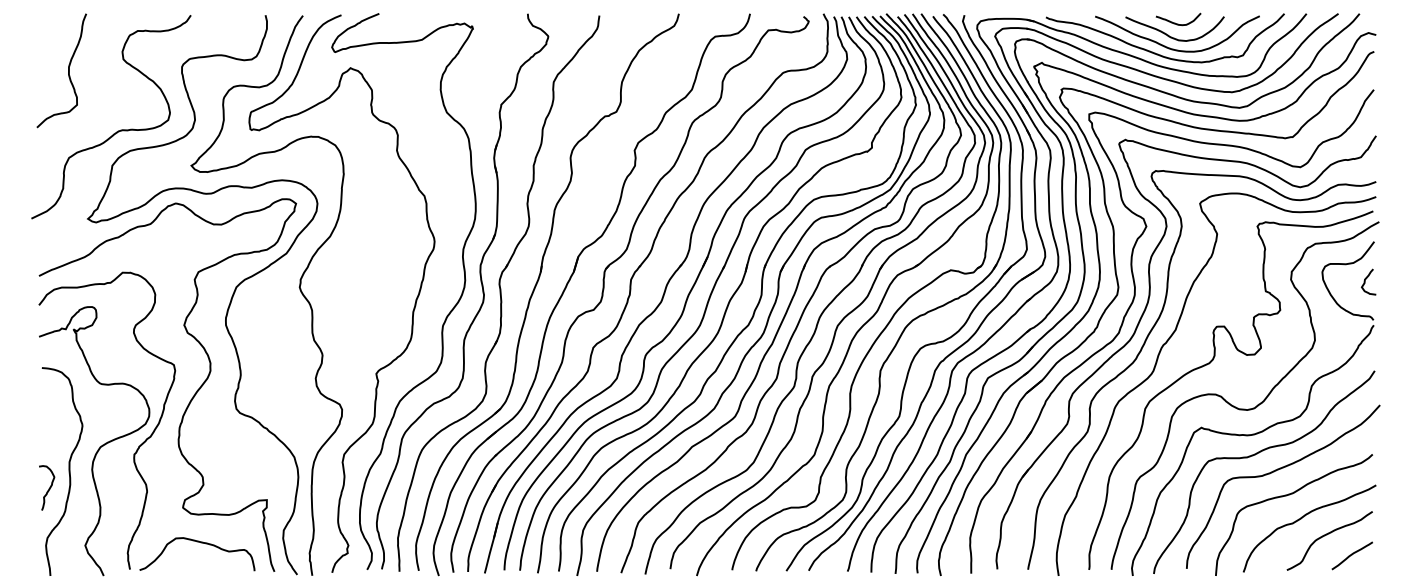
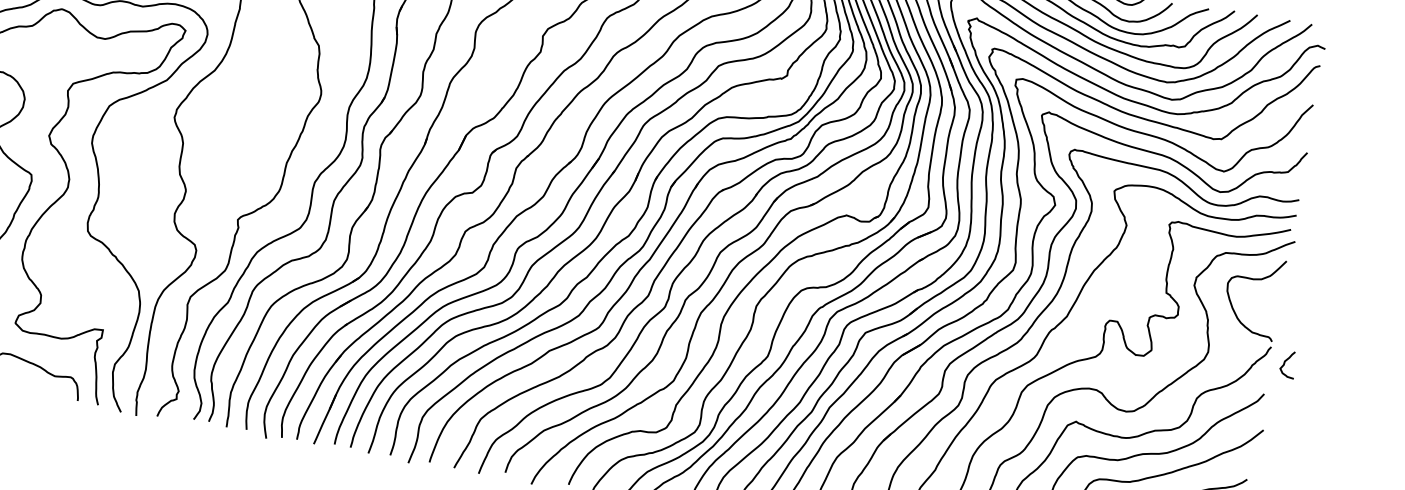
curve: (1366, 279) -> (1286, 361), moved

